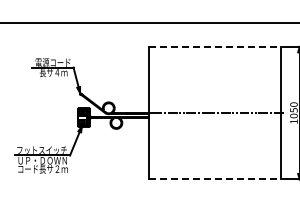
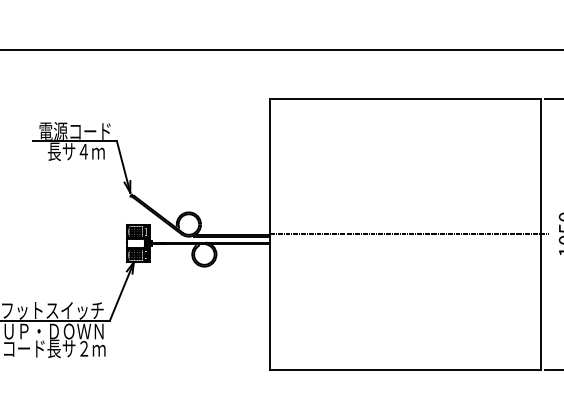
line: (215, 46) -> (406, 98), dashed -> solid
line: (215, 179) -> (406, 369), dashed -> solid

